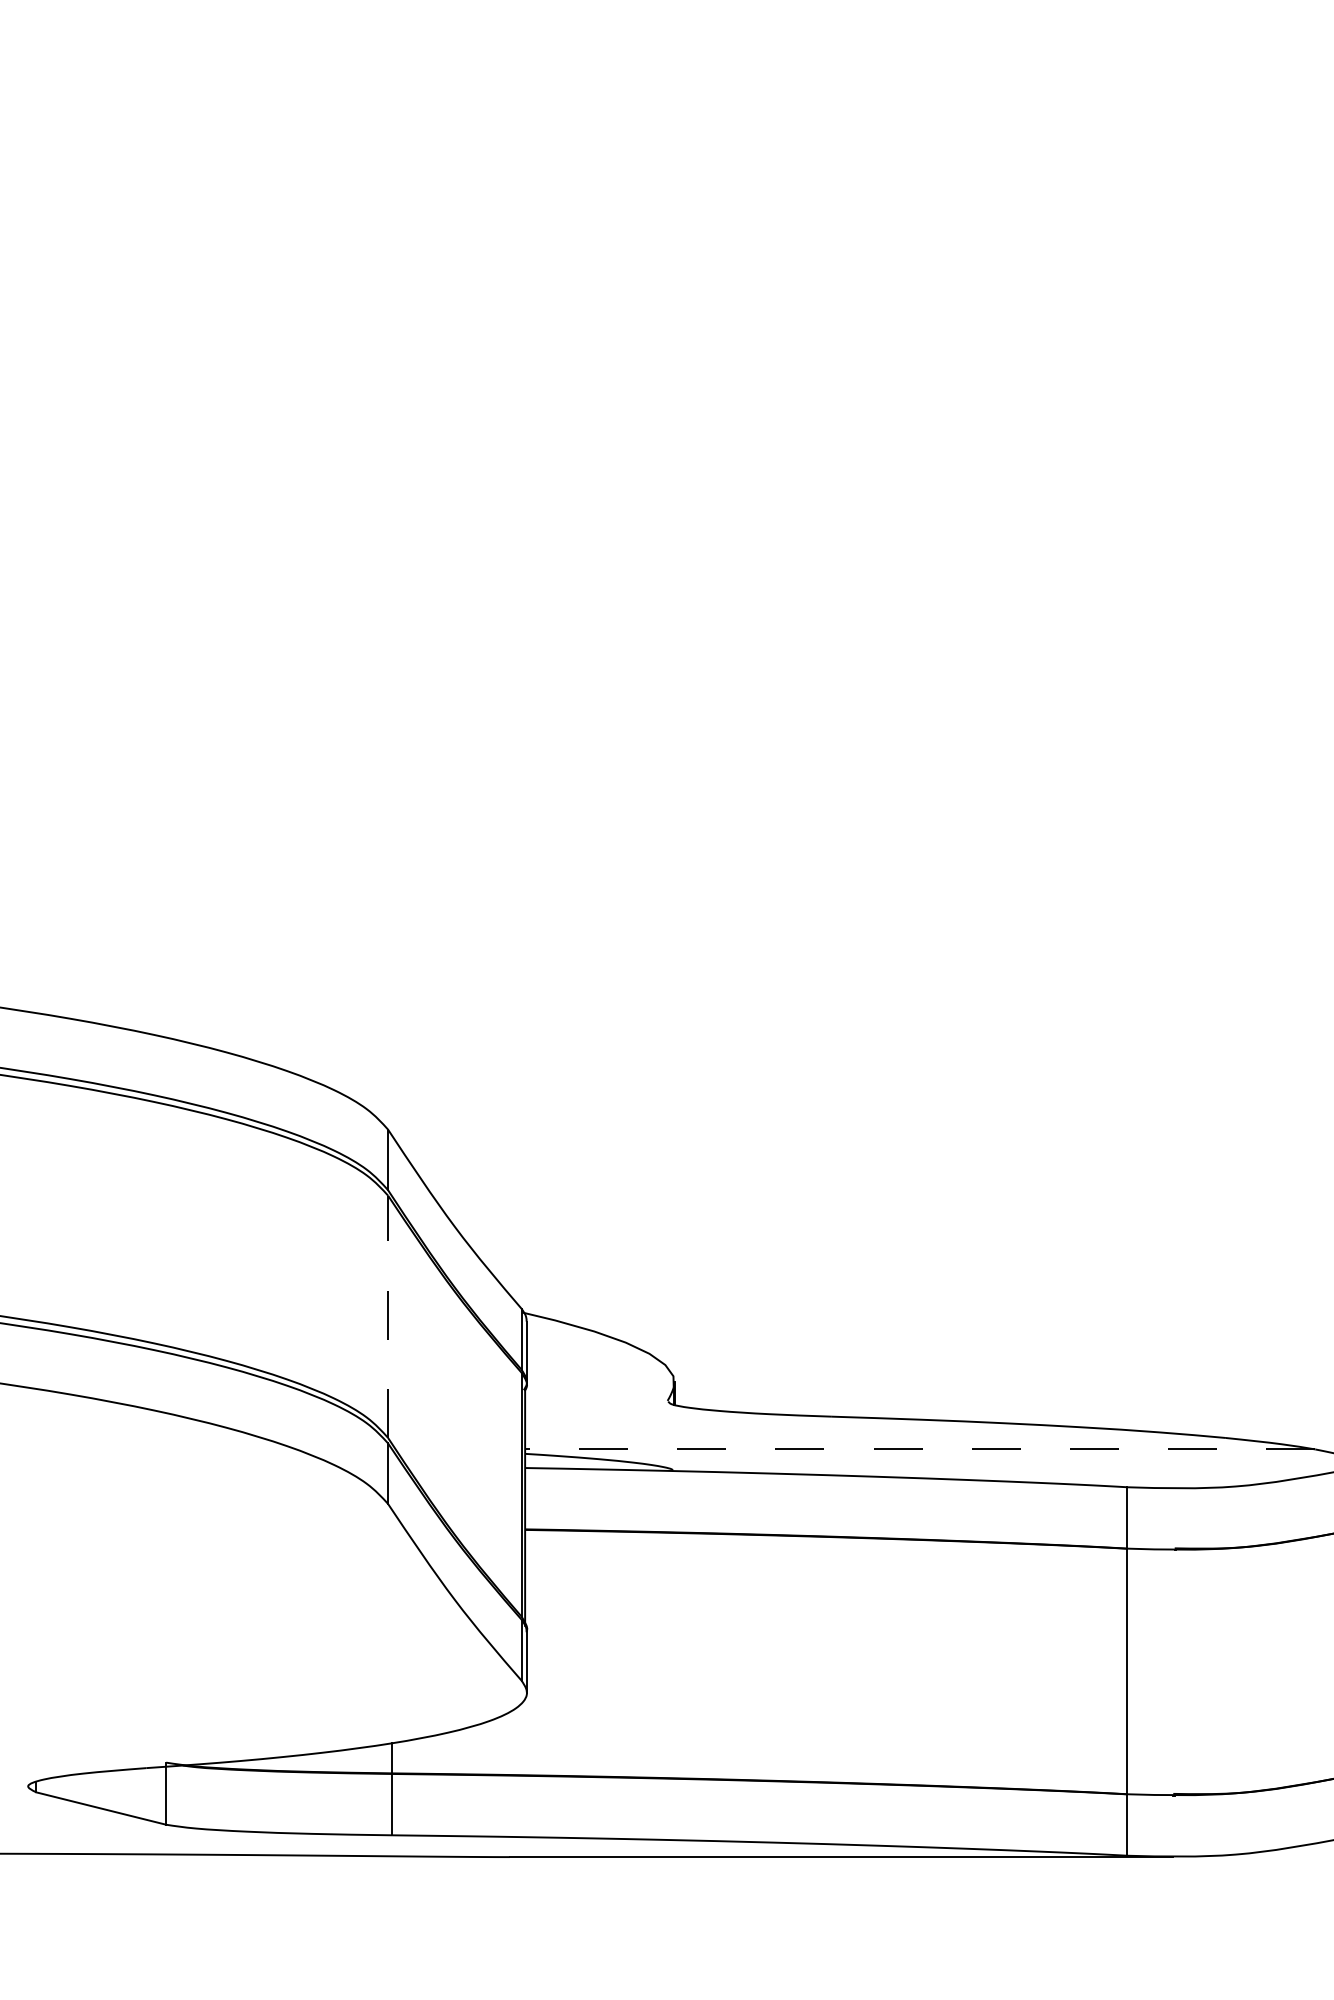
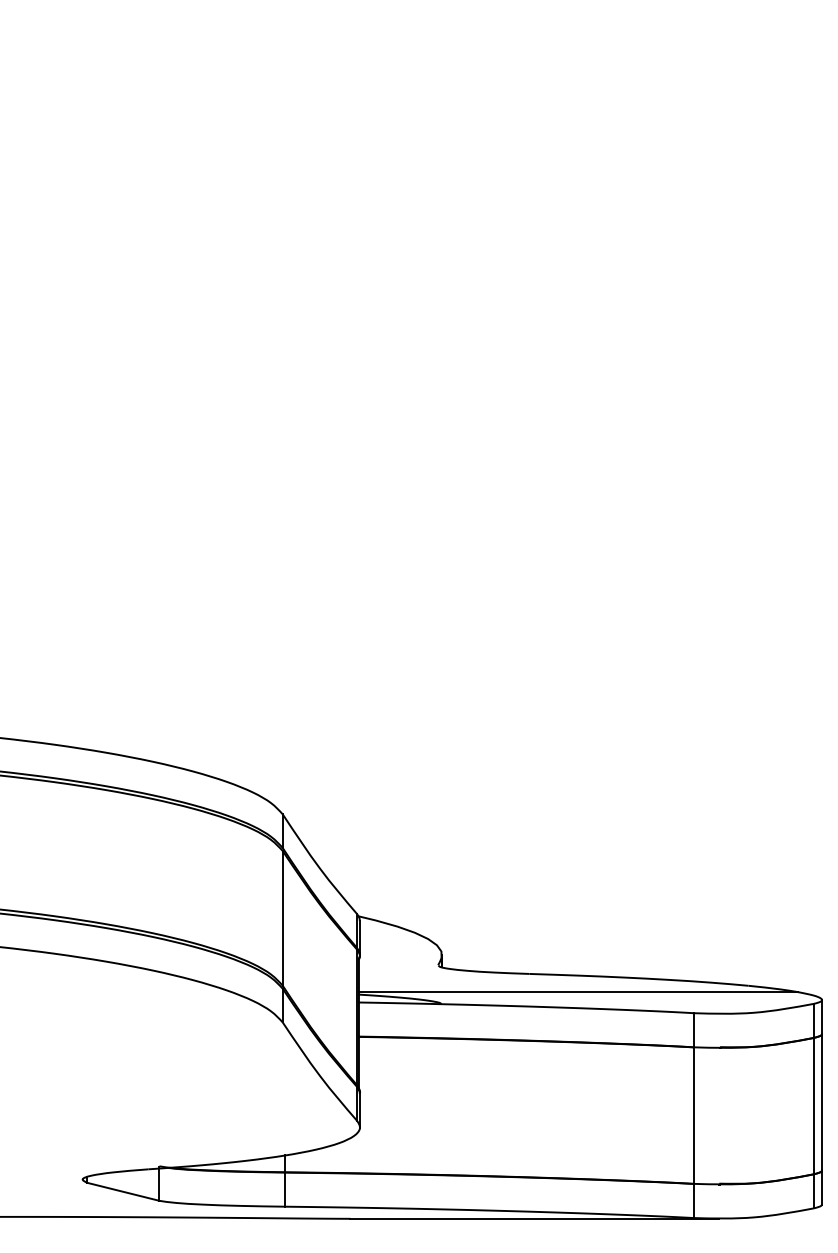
line: (387, 1315) -> (282, 917), dashed -> solid
line: (920, 1450) -> (578, 992), dashed -> solid

